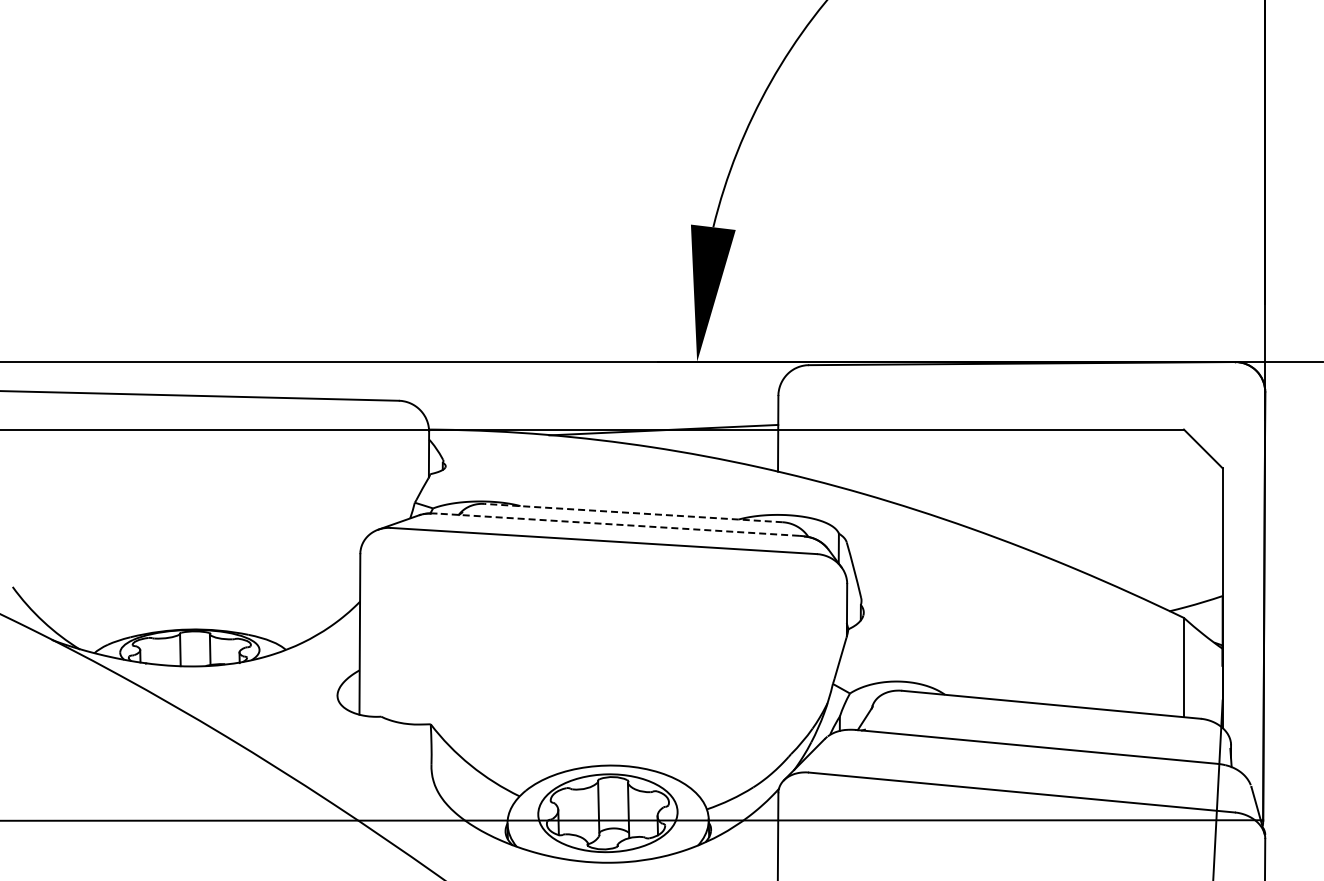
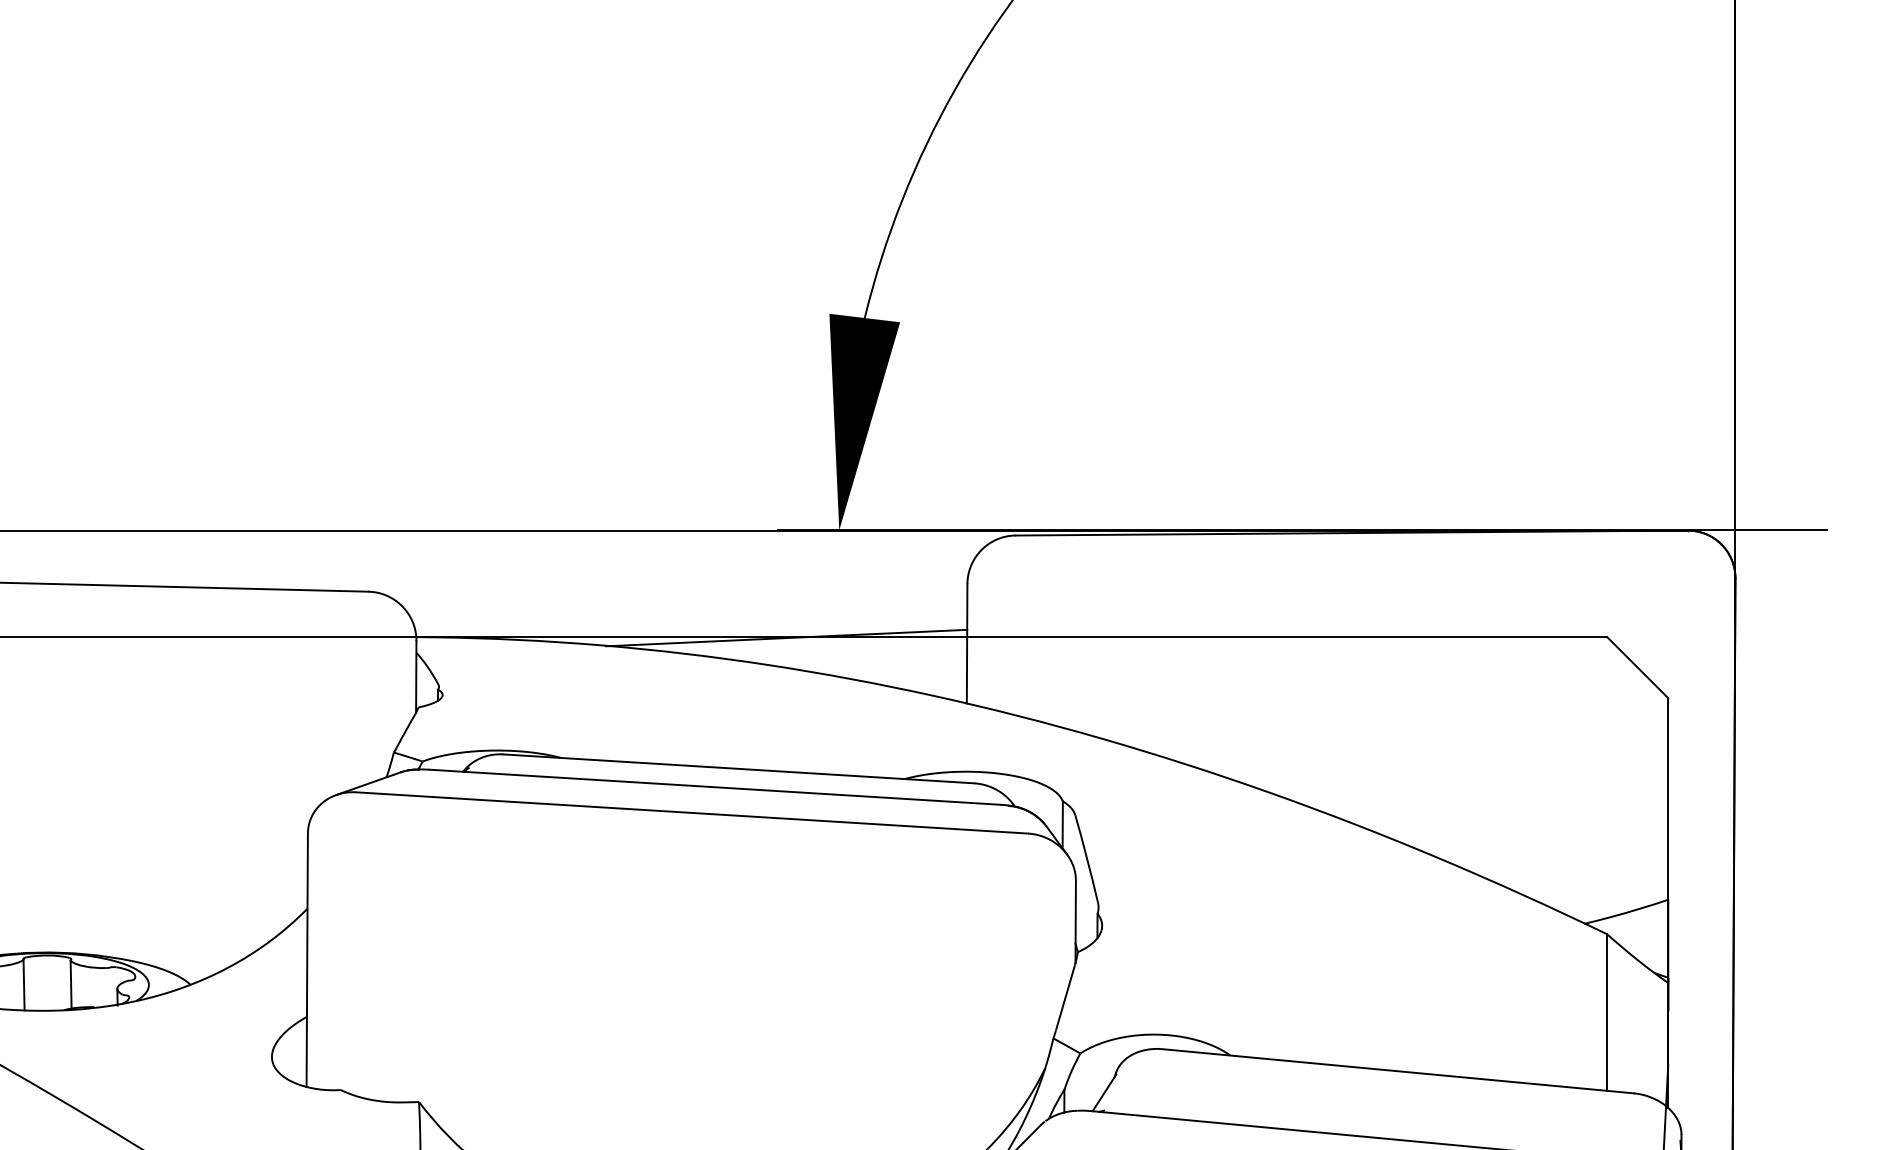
line: (633, 513) -> (738, 769), dashed -> solid
line: (617, 524) -> (713, 786), dashed -> solid

